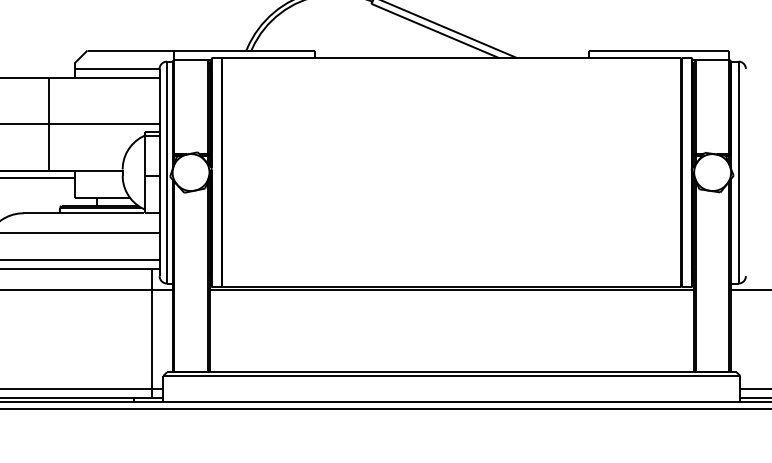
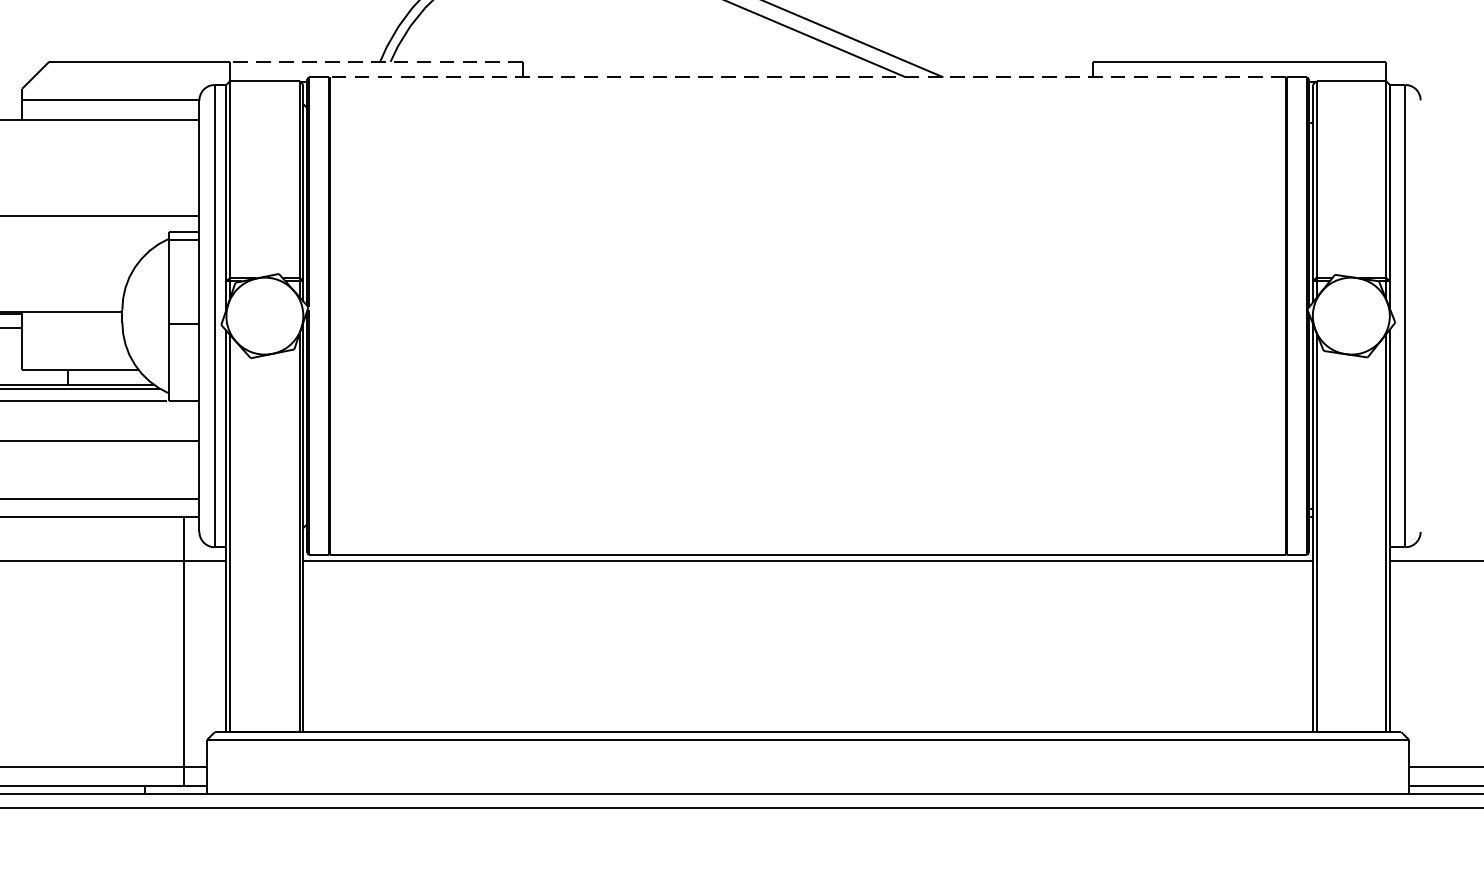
line: (244, 50) -> (376, 61), solid -> dashed
line: (451, 57) -> (807, 76), solid -> dashed

